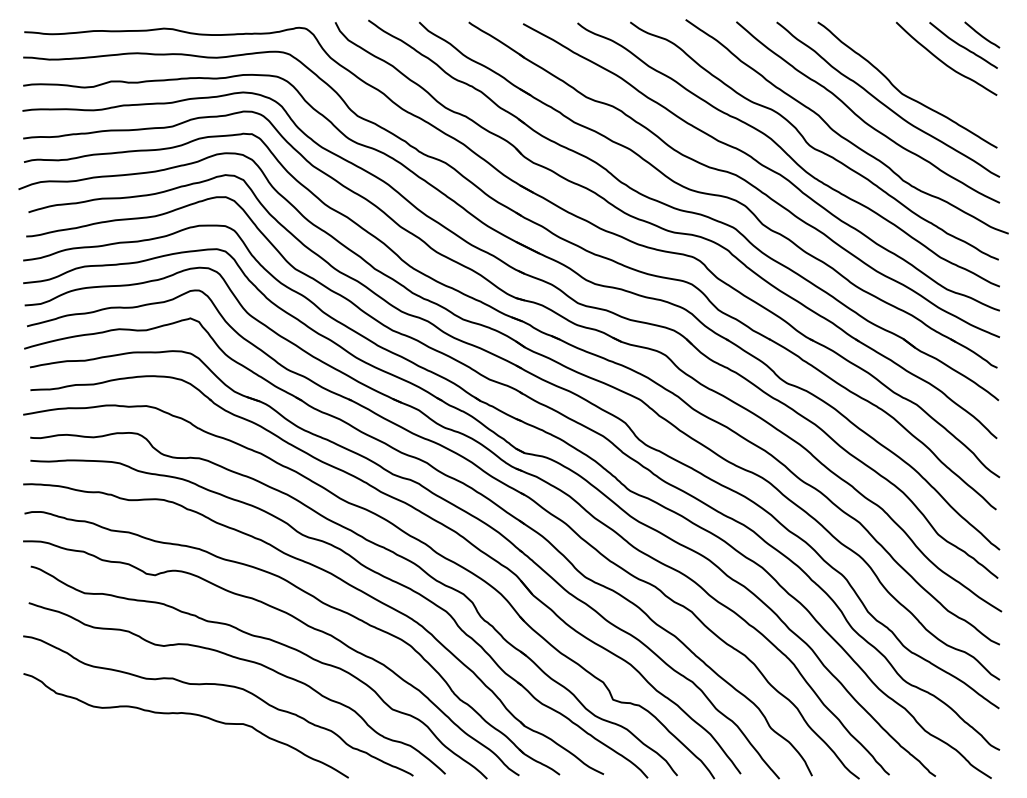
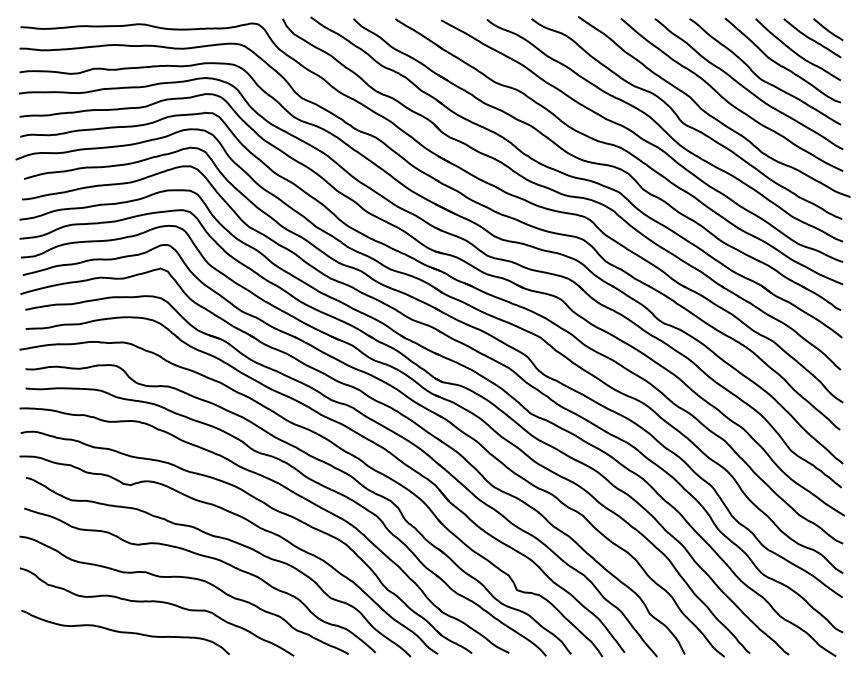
curve: (925, 76) -> (780, 64), added
curve: (148, 749) -> (125, 632), added

